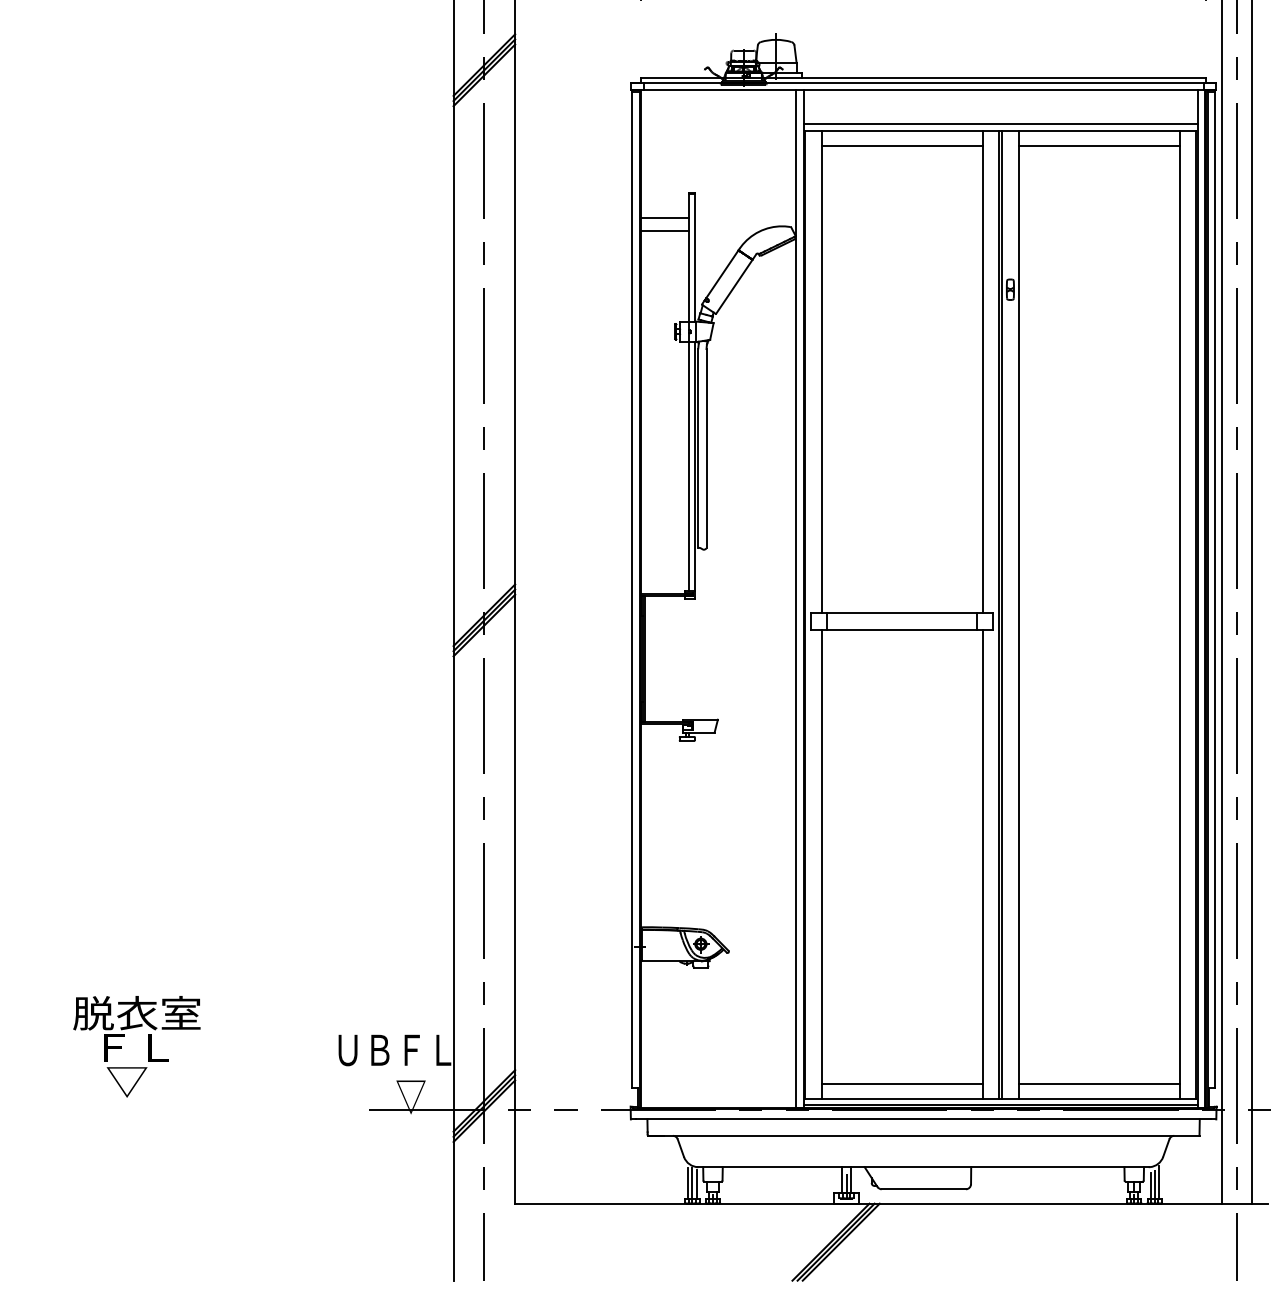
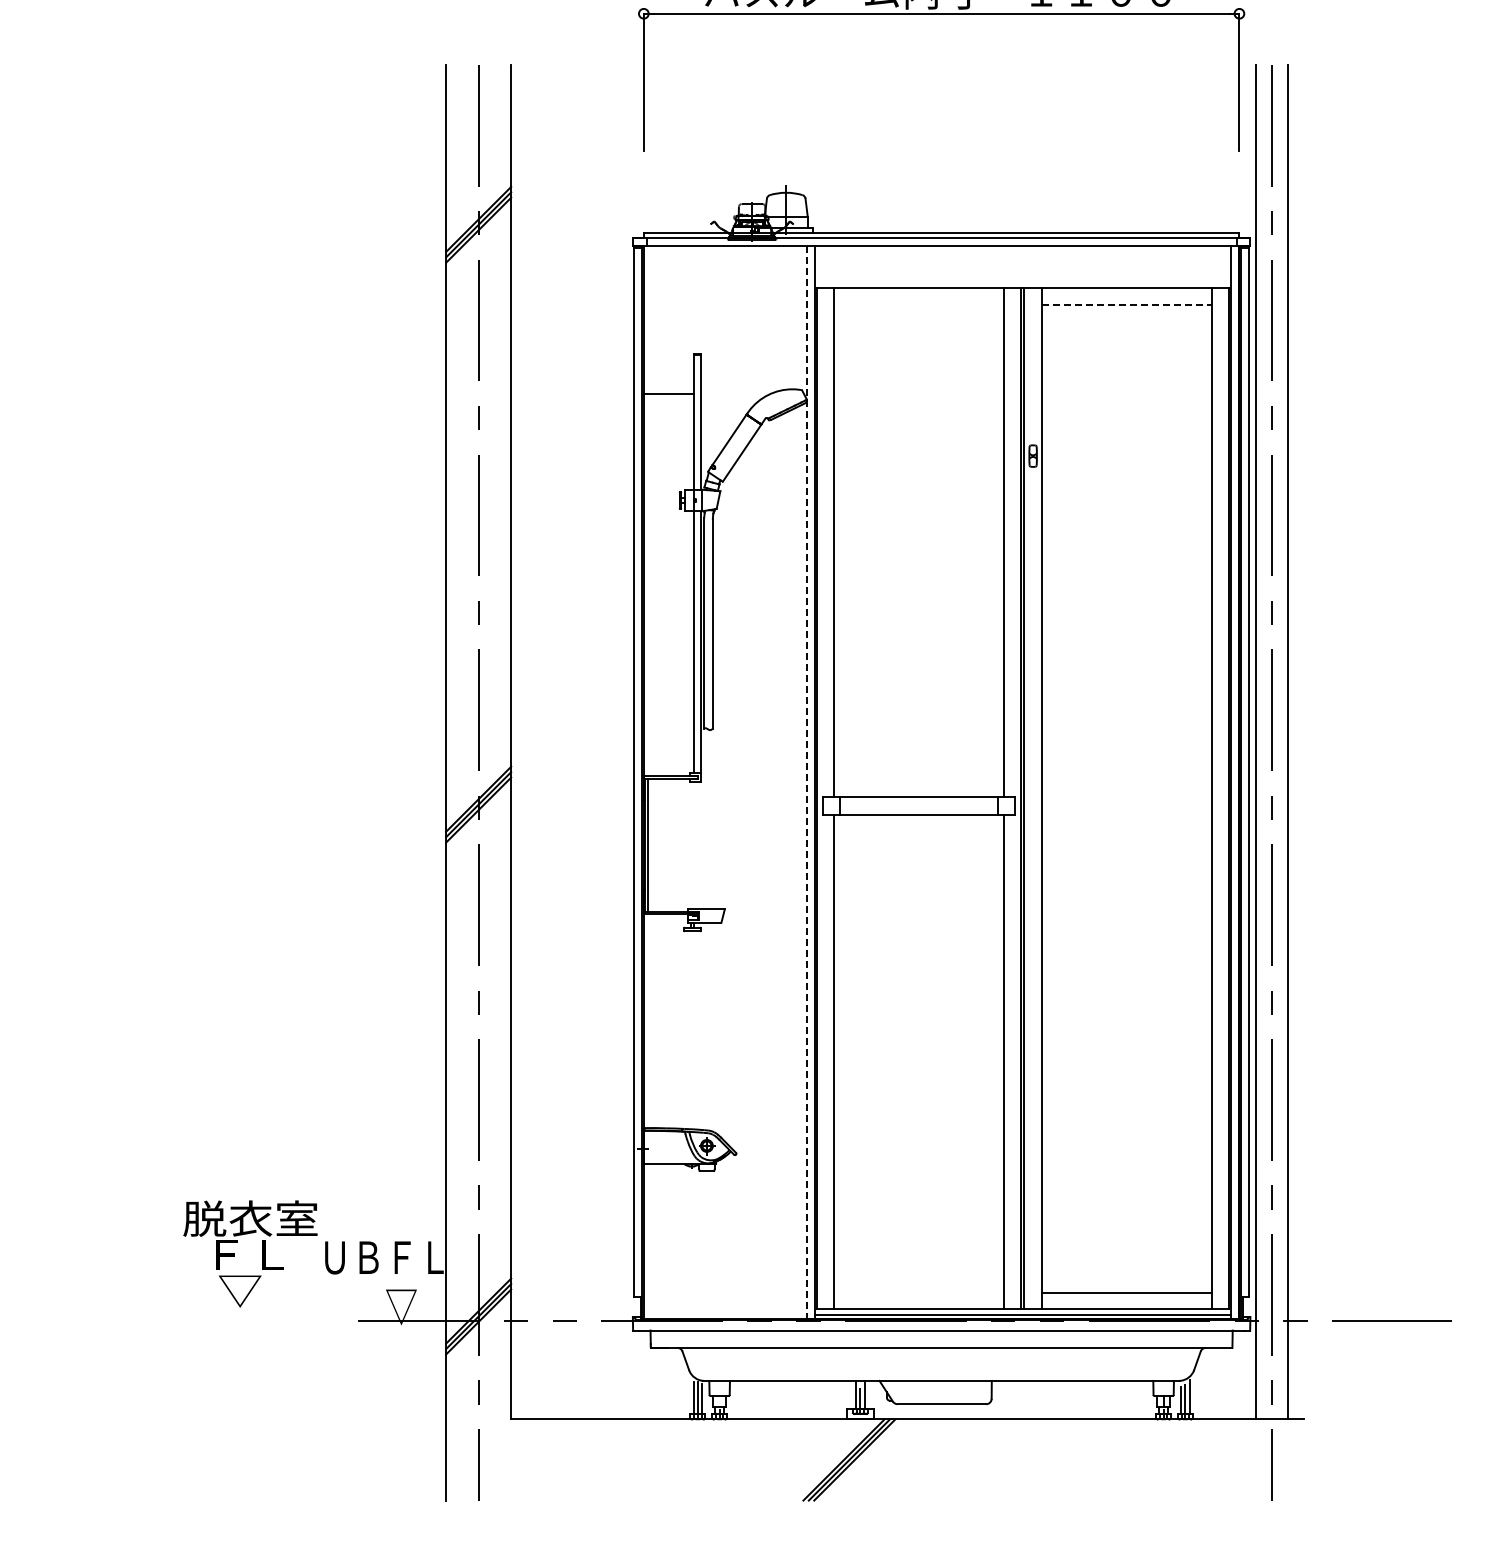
line: (1000, 124) -> (1022, 281), removed
line: (901, 145) -> (918, 304), removed
line: (1098, 145) -> (1126, 304), solid -> dashed
line: (664, 217) -> (668, 380), removed
line: (796, 599) -> (807, 782), solid -> dashed
text: (136, 1046) -> (250, 1253), moved
line: (901, 1084) -> (918, 1293), removed

